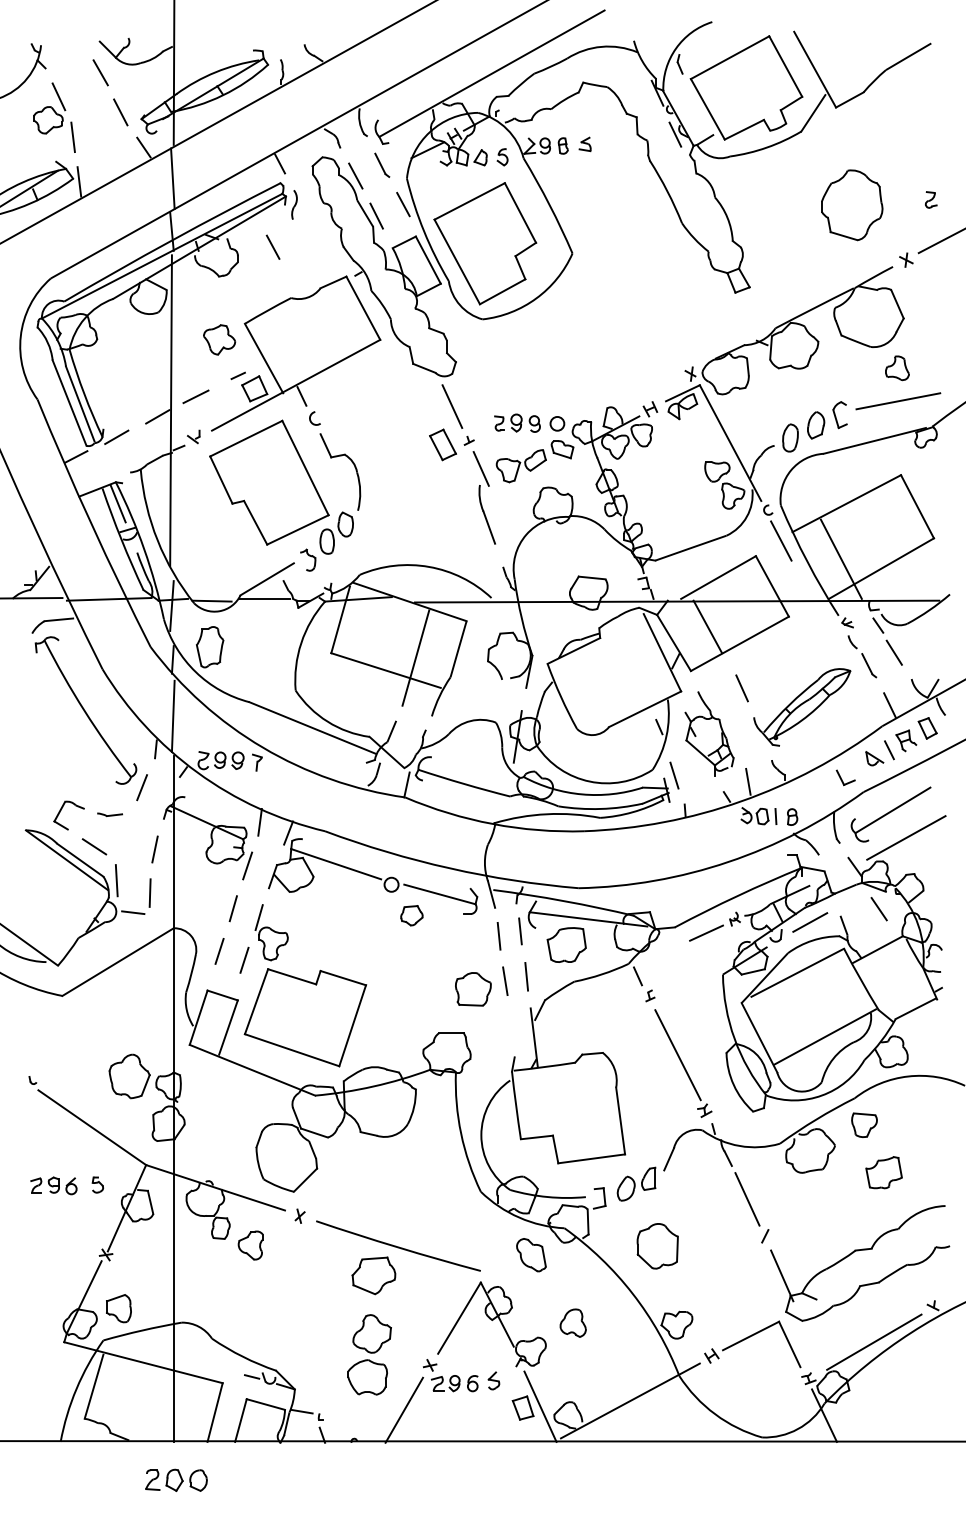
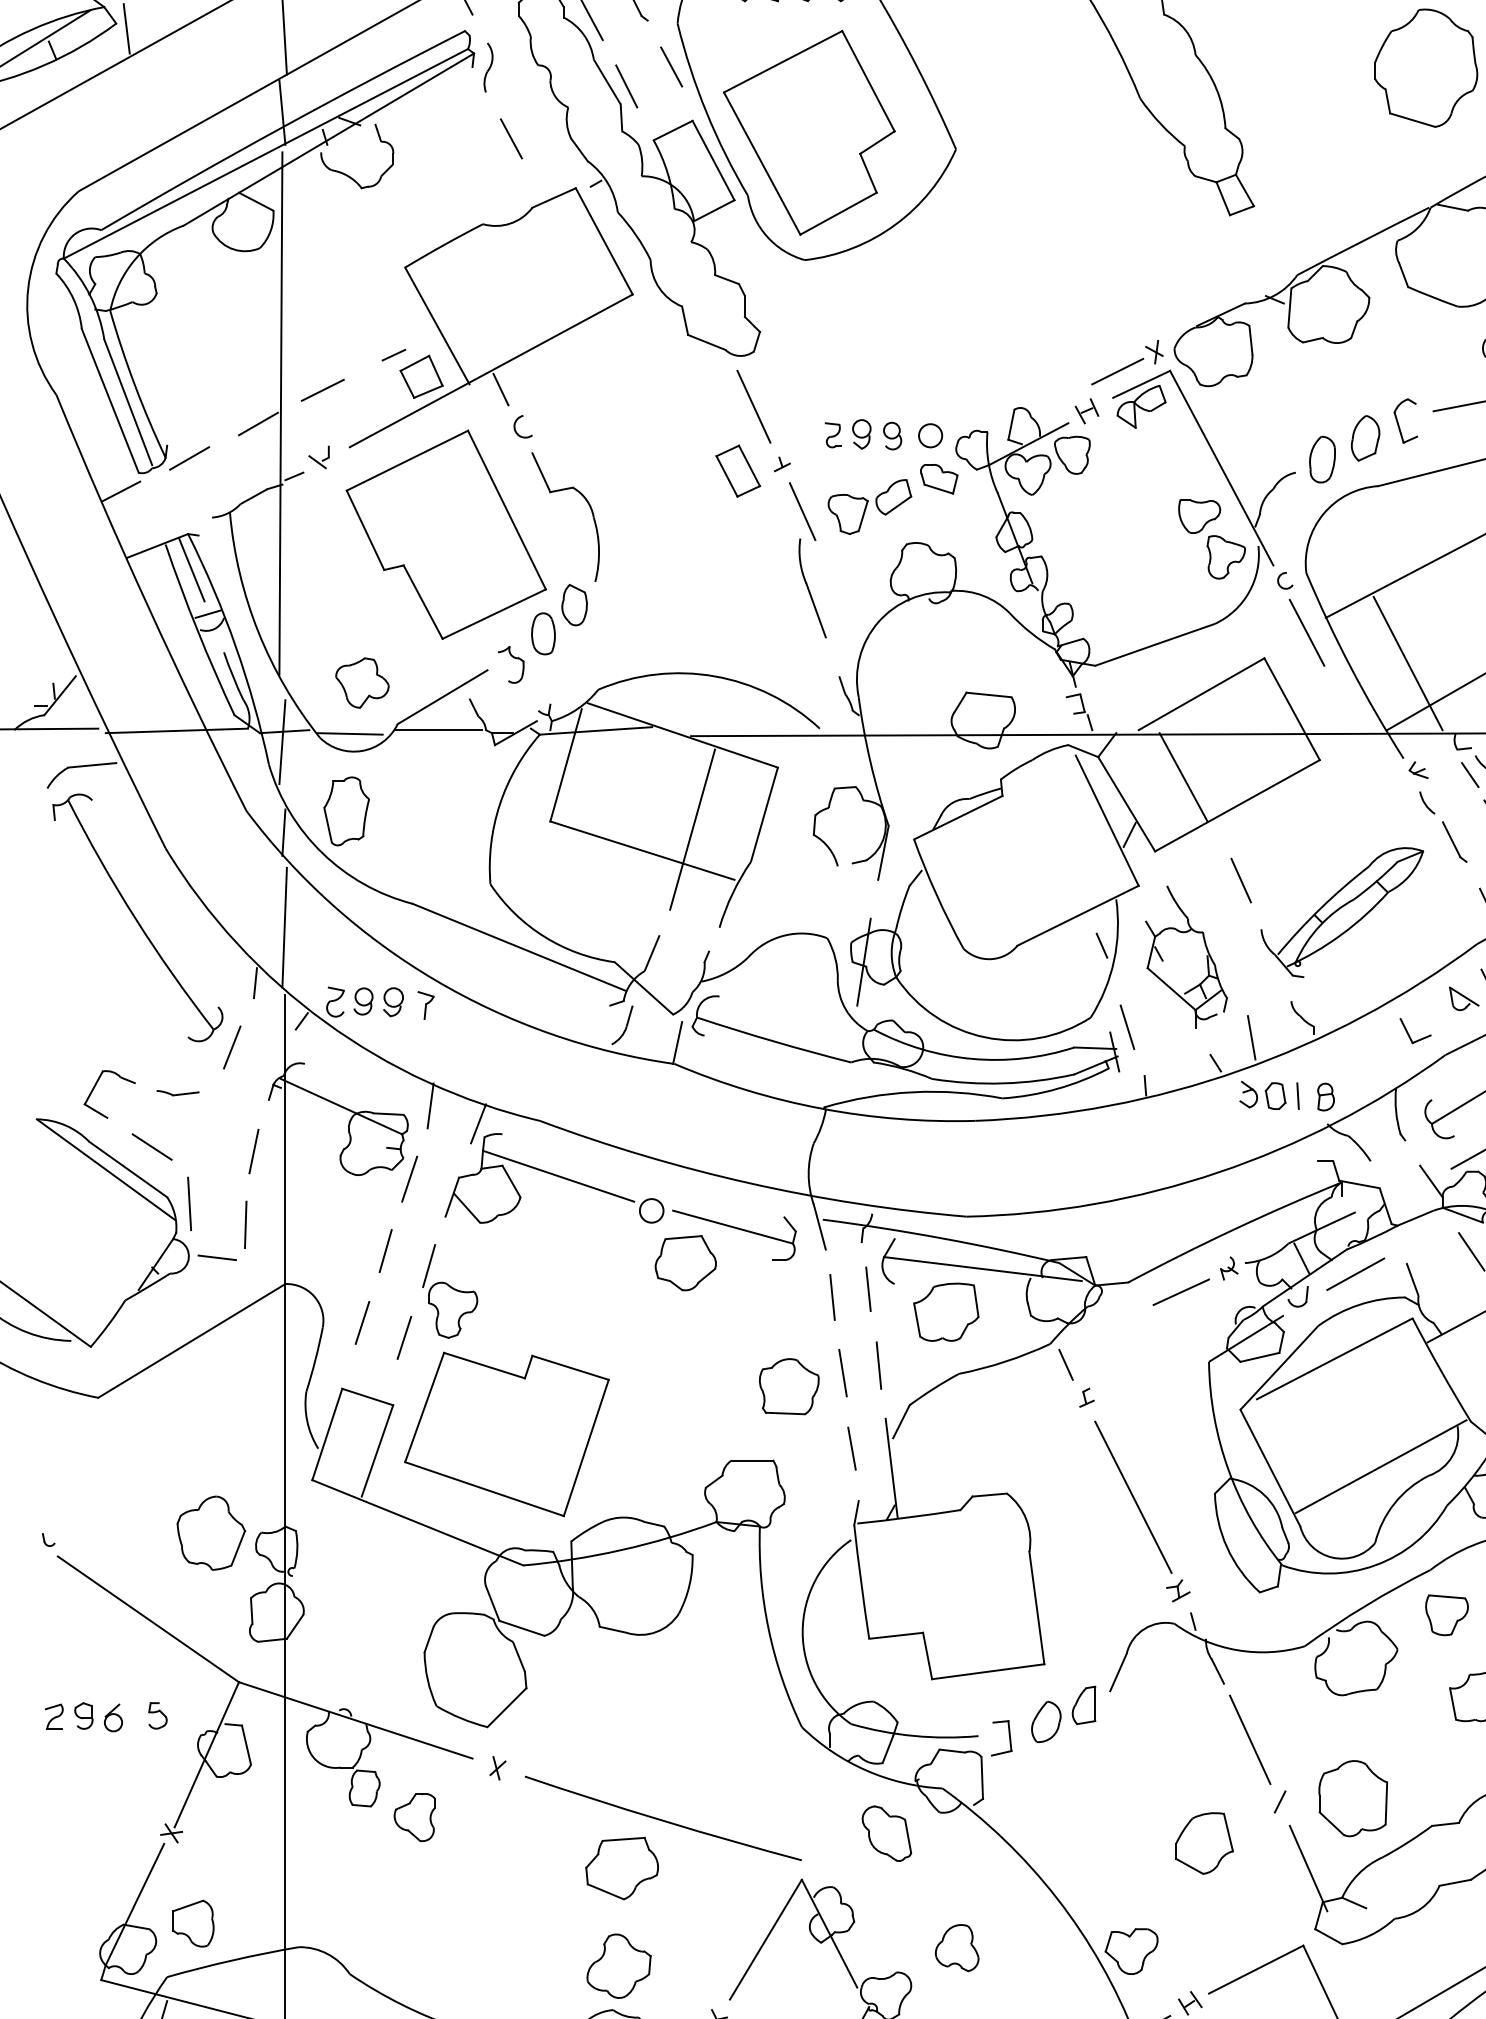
line: (272, 246) -> (510, 137), moved
part: (219, 339) -> (362, 682), moved
line: (668, 385) -> (1117, 371), added
part: (411, 915) -> (685, 1262), size x1.67
line: (510, 1025) -> (851, 1447), added
part: (657, 1246) -> (1352, 1798), moved
part: (720, 1261) -> (1204, 1844), added

